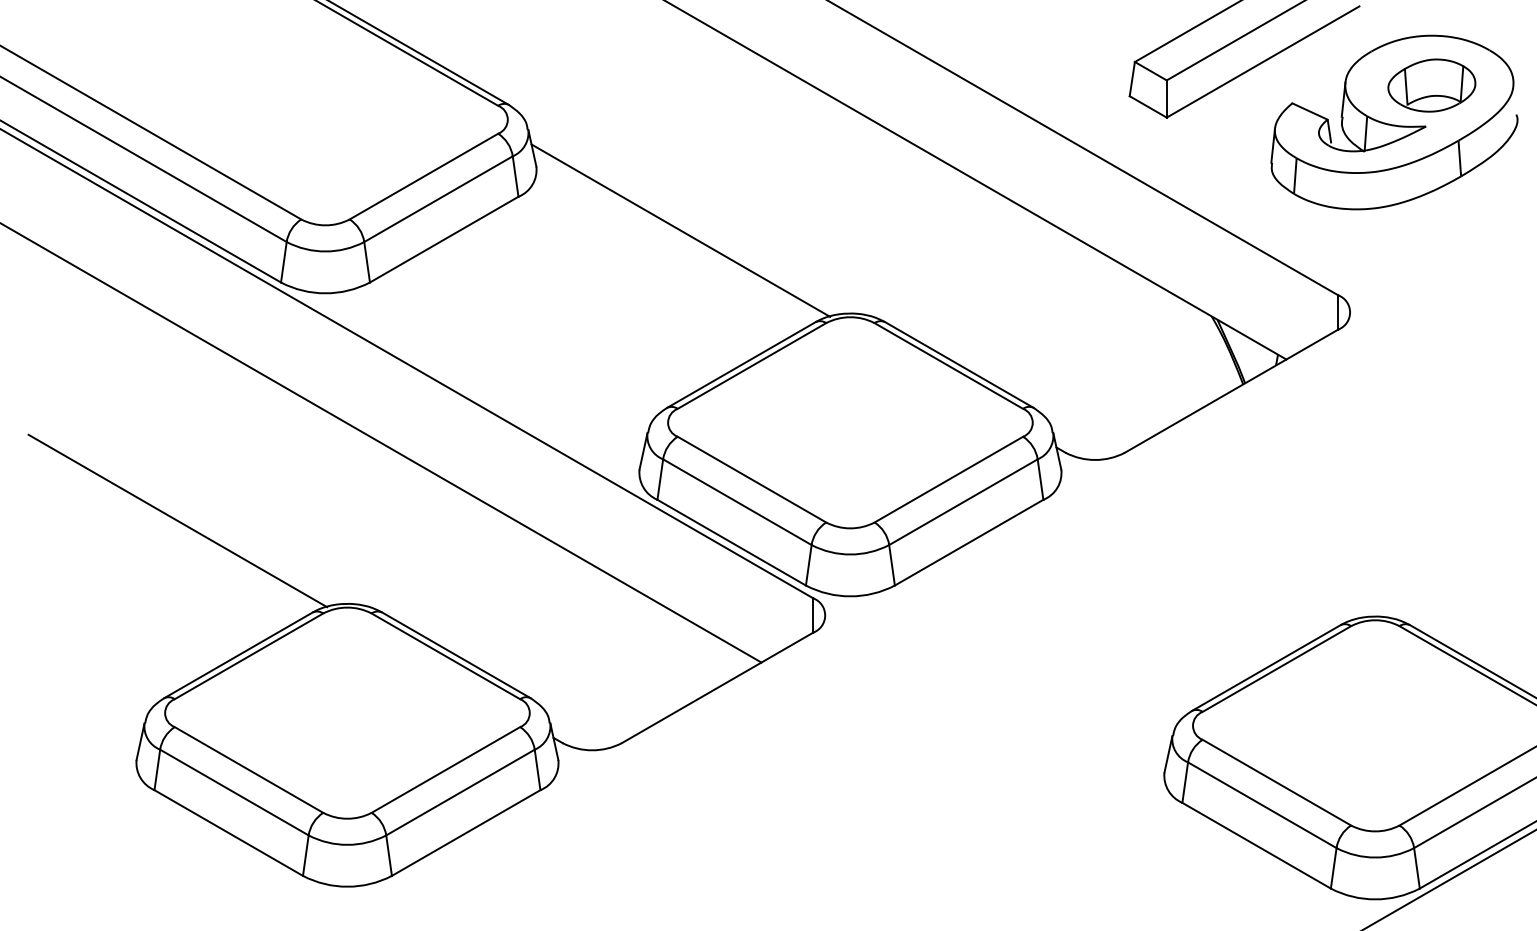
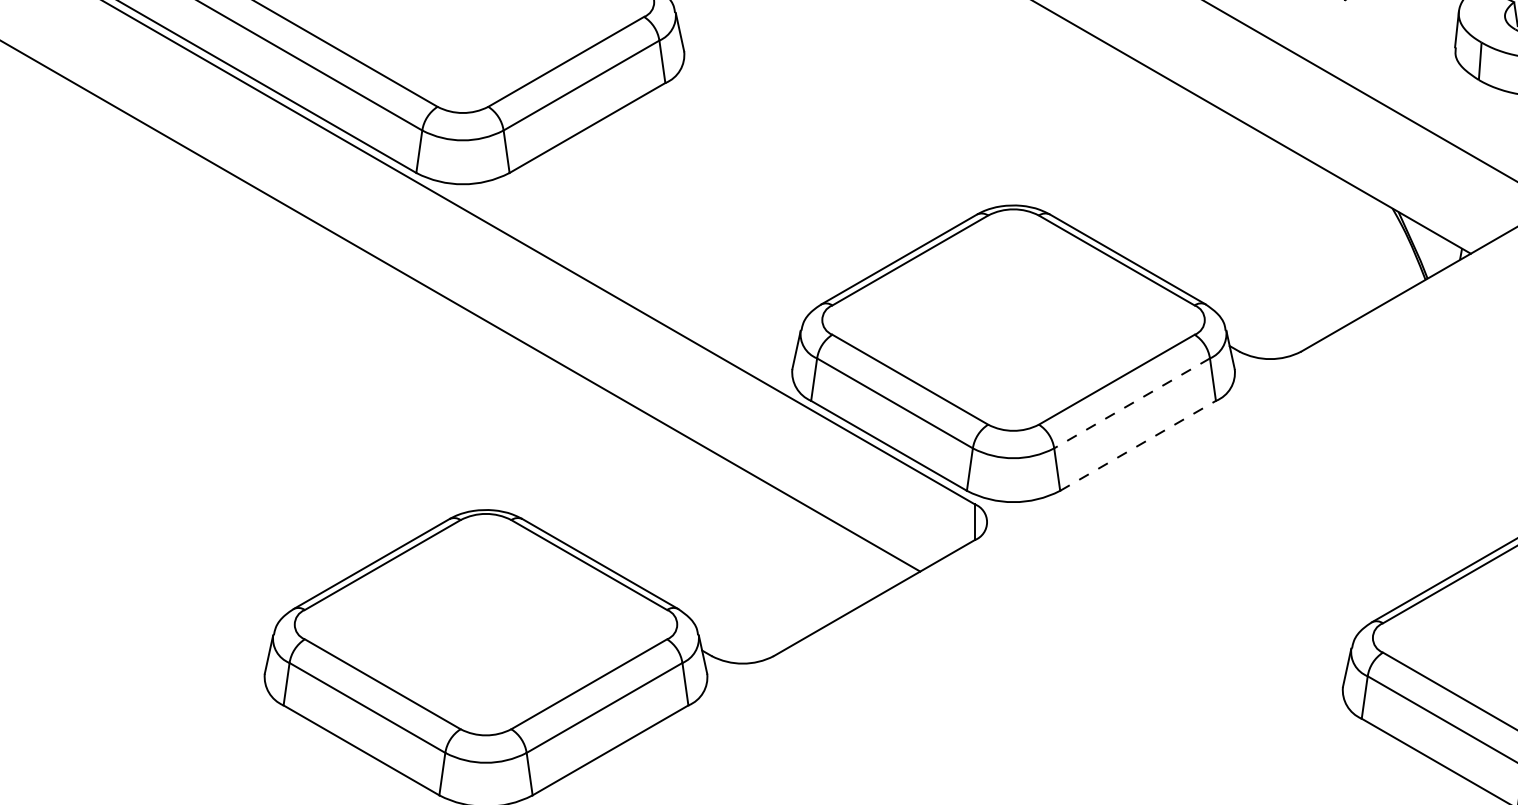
line: (680, 230) -> (835, 118), removed
line: (963, 502) -> (1132, 403), solid -> dashed
line: (177, 520) -> (307, 422), removed
line: (969, 542) -> (1138, 445), solid -> dashed

